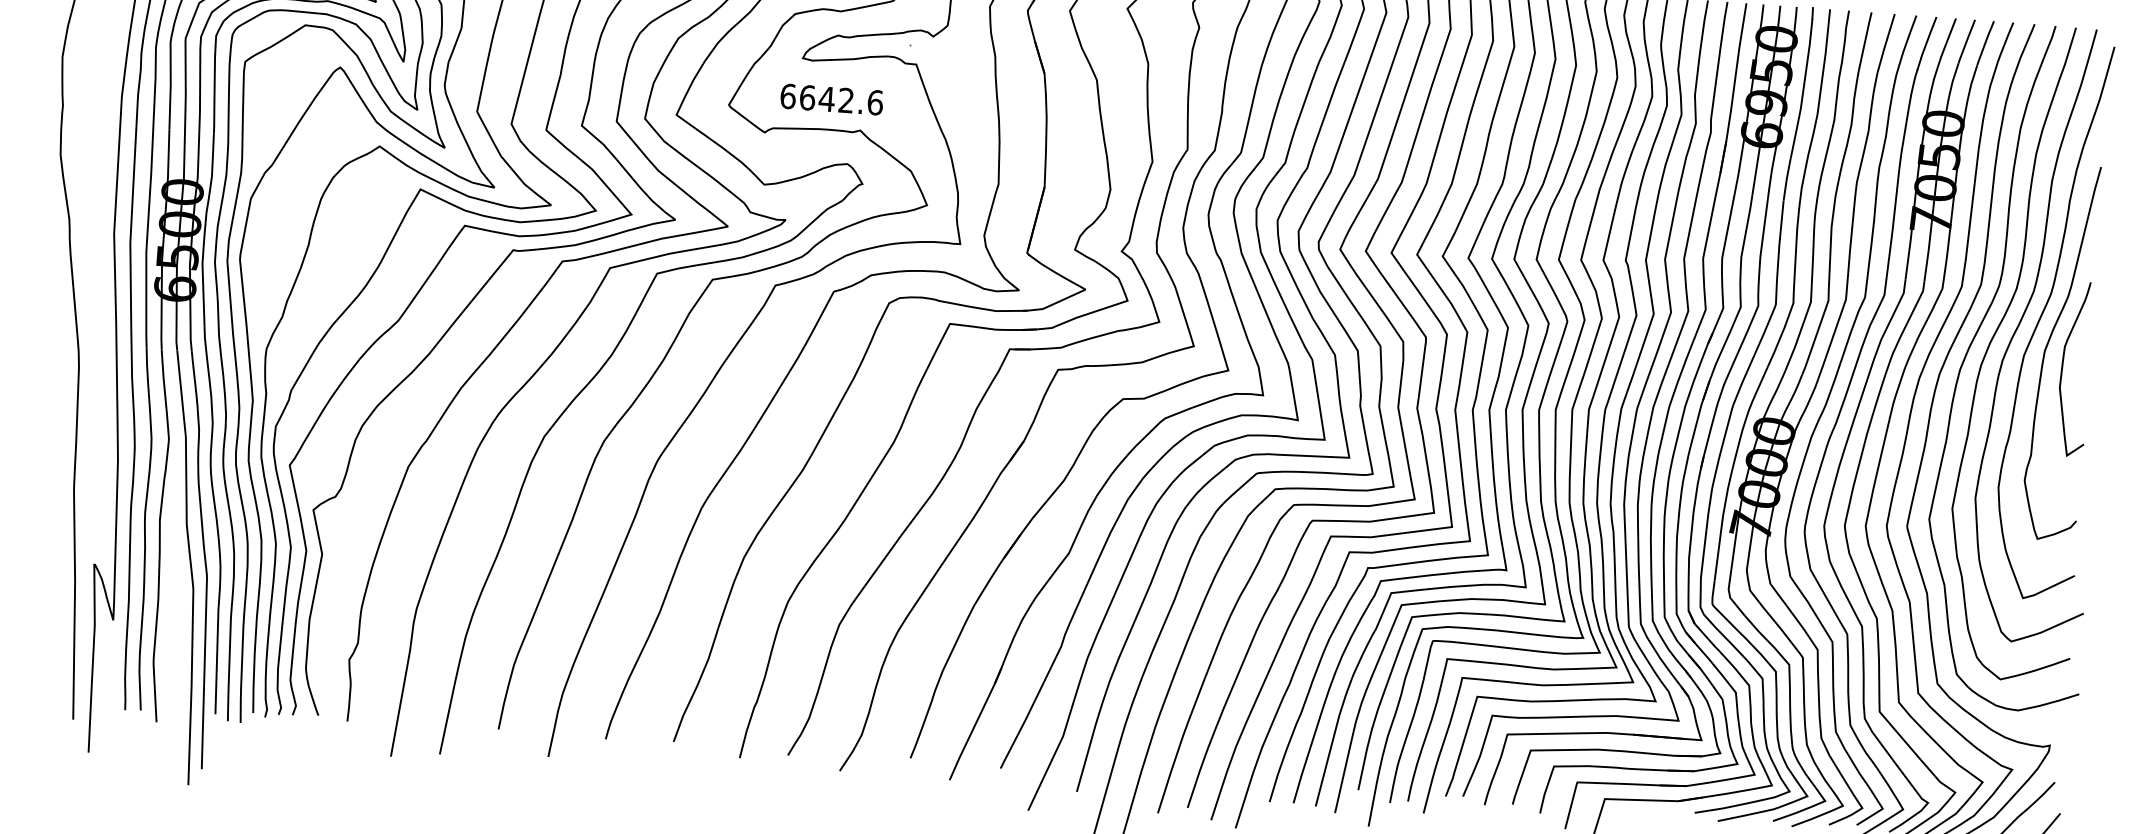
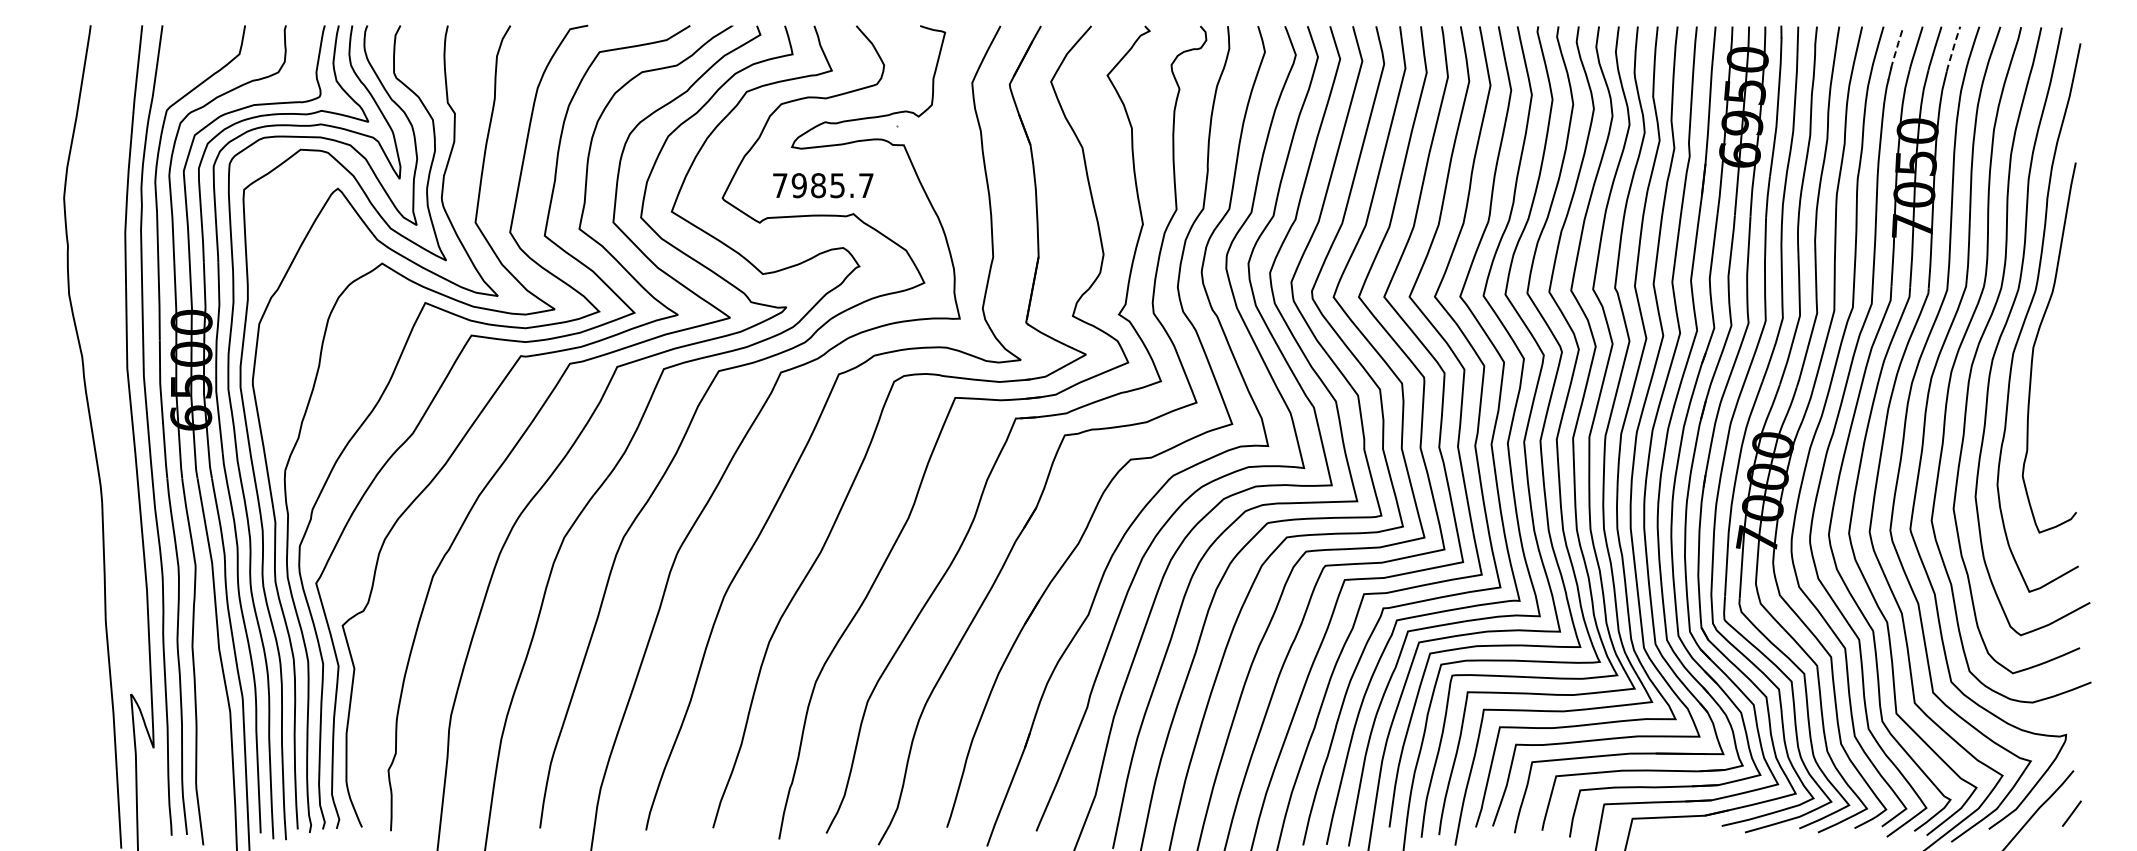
line: (1929, 36) -> (1897, 46), solid -> dashed
line: (1985, 43) -> (1953, 49), solid -> dashed
text: (832, 99) -> (823, 185), 6642.6 -> 7985.7
curve: (2063, 367) -> (2052, 362), removed

